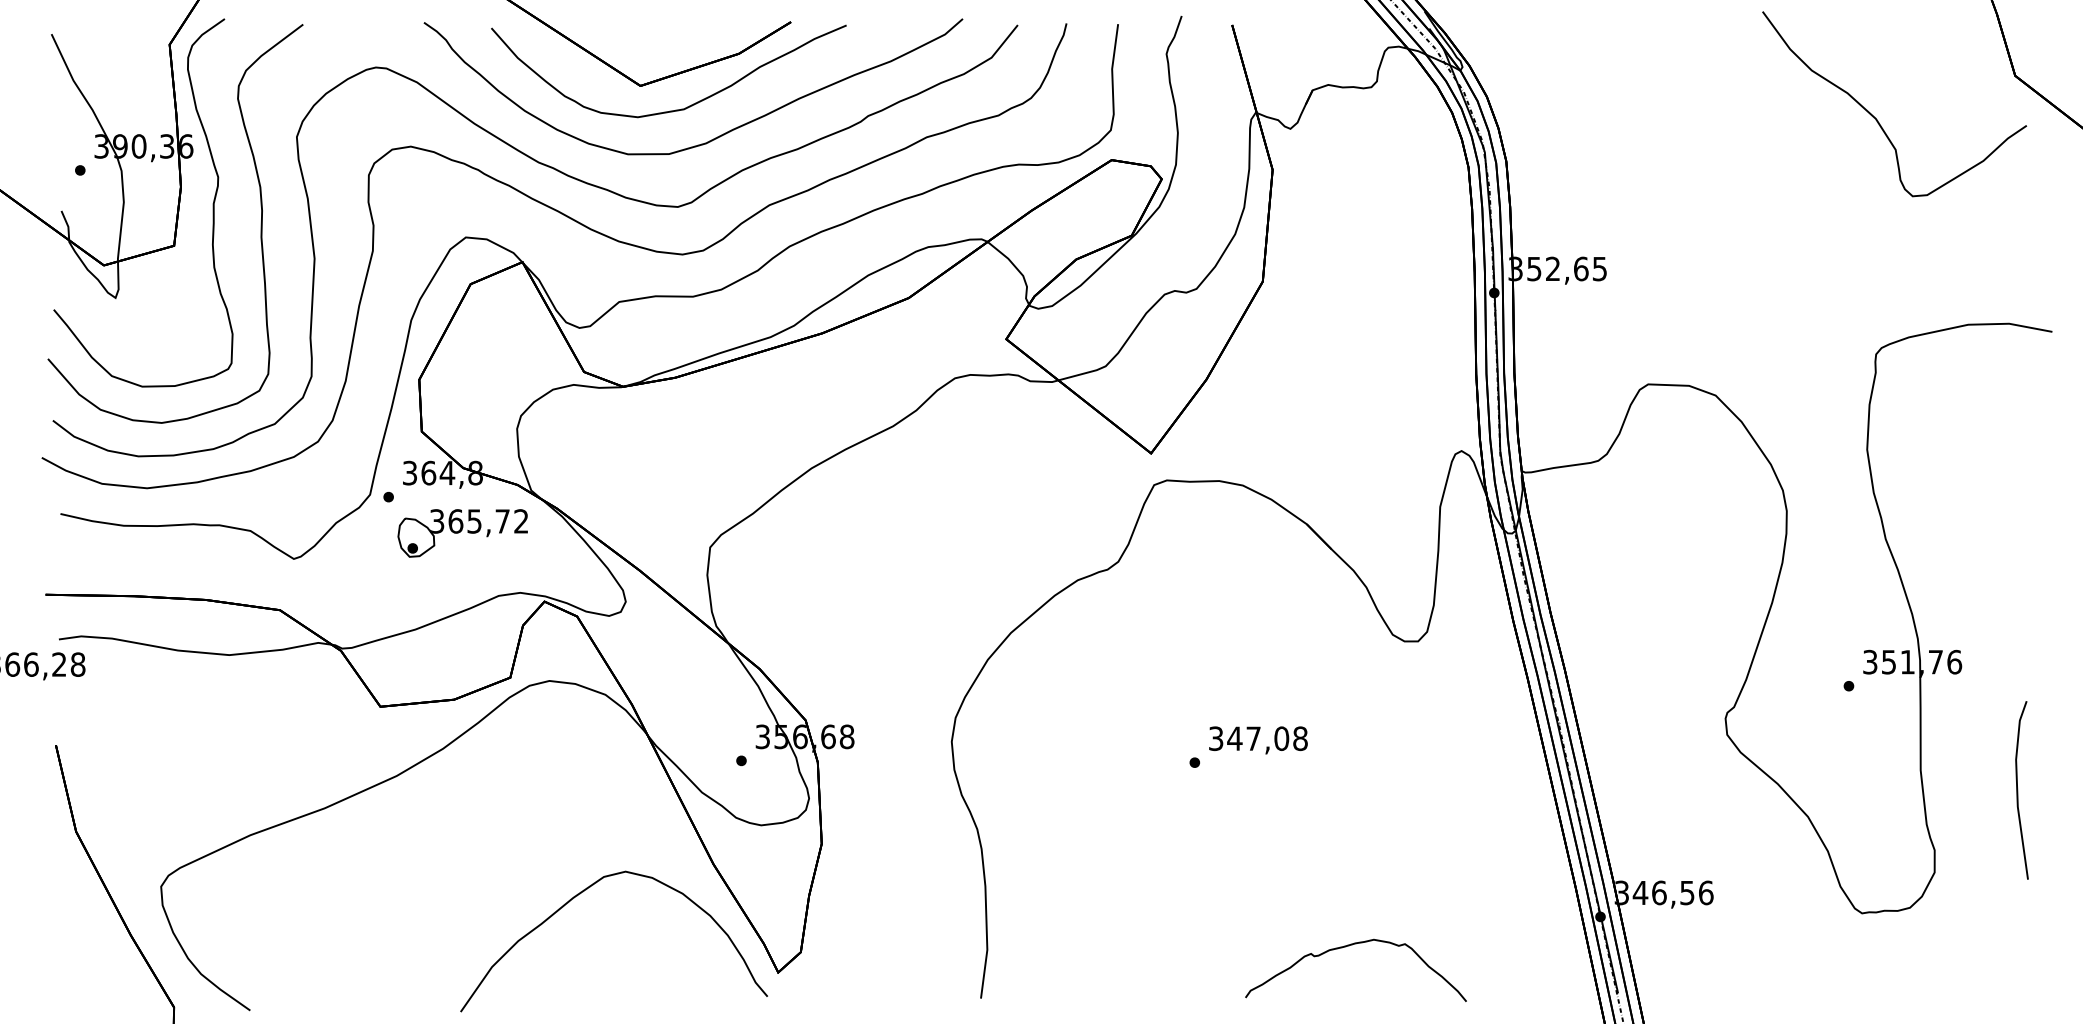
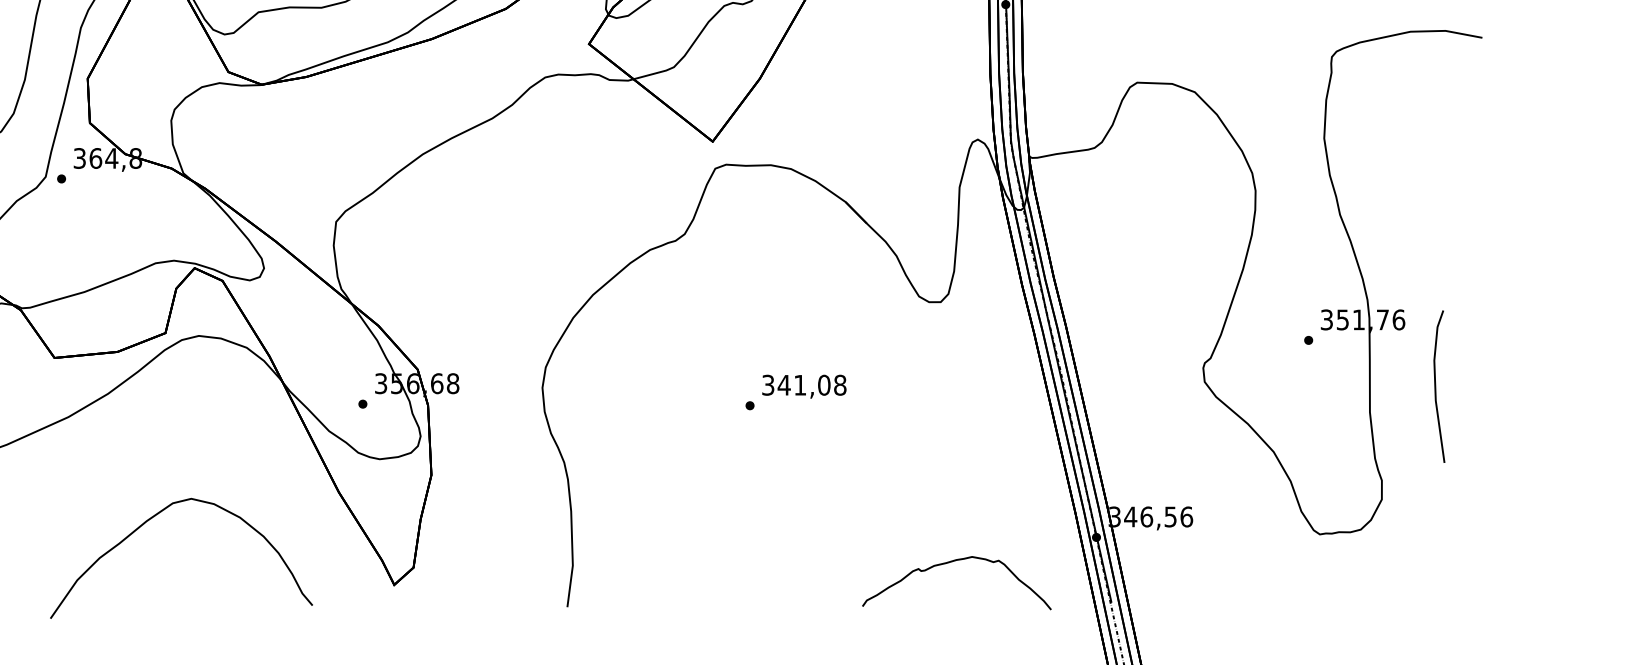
part: (462, 533) -> (124, 210), removed
text: (1253, 738) -> (800, 385), 347,08 -> 341,08
line: (2018, 790) -> (1436, 386), moved
curve: (580, 894) -> (152, 518), moved
curve: (1349, 946) -> (951, 562), moved

